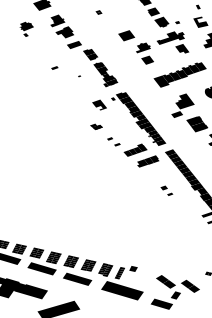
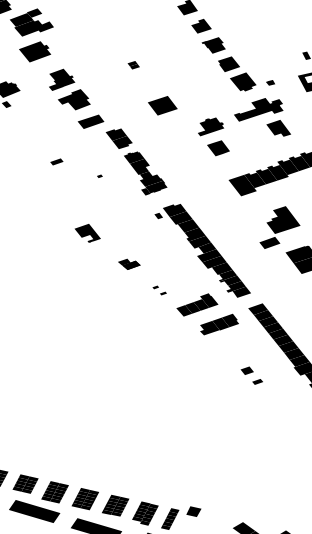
part: (126, 35) -> (162, 105), moved
part: (99, 104) -> (87, 232), moved
part: (113, 141) -> (158, 289), size x0.6

